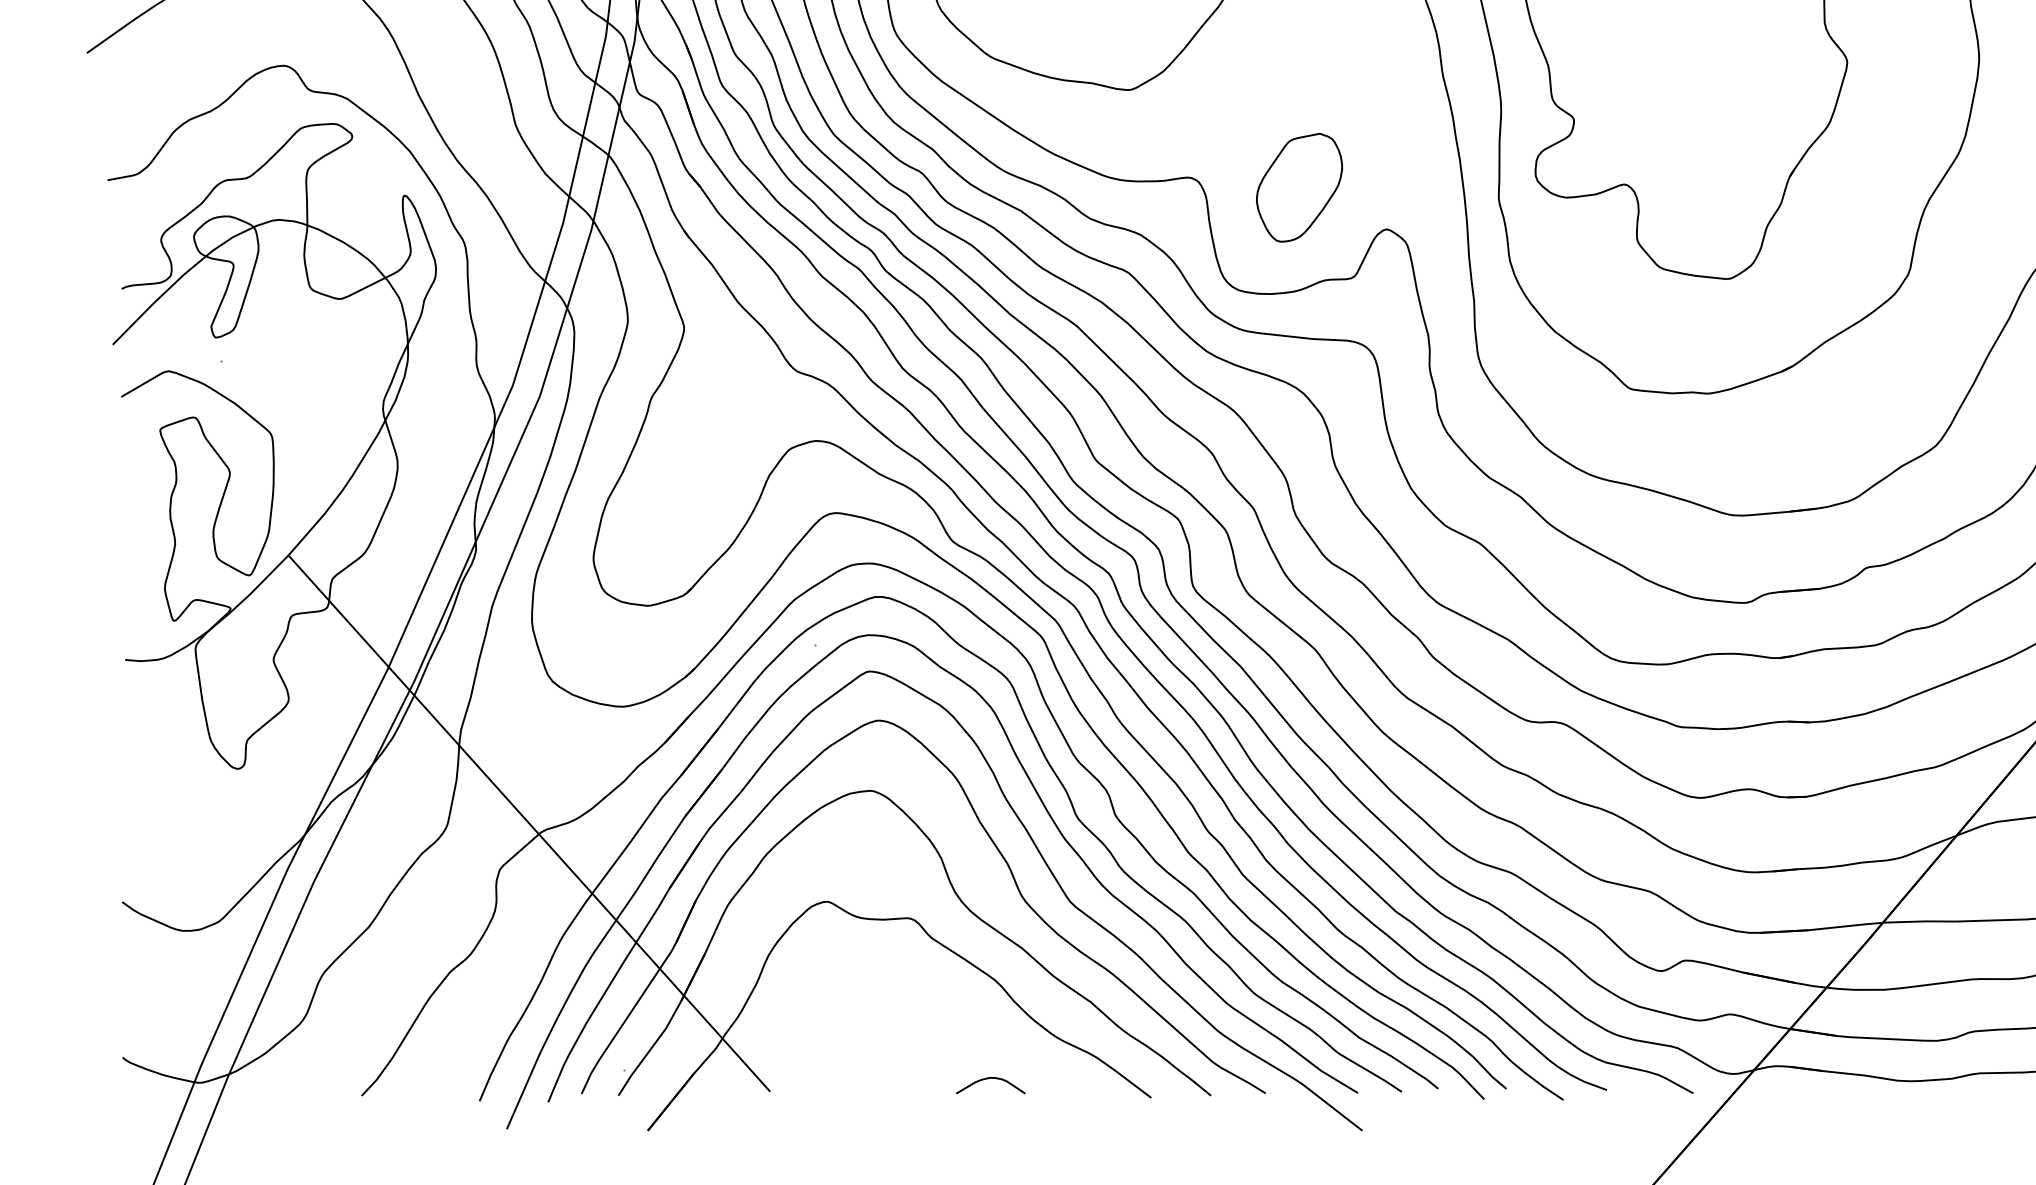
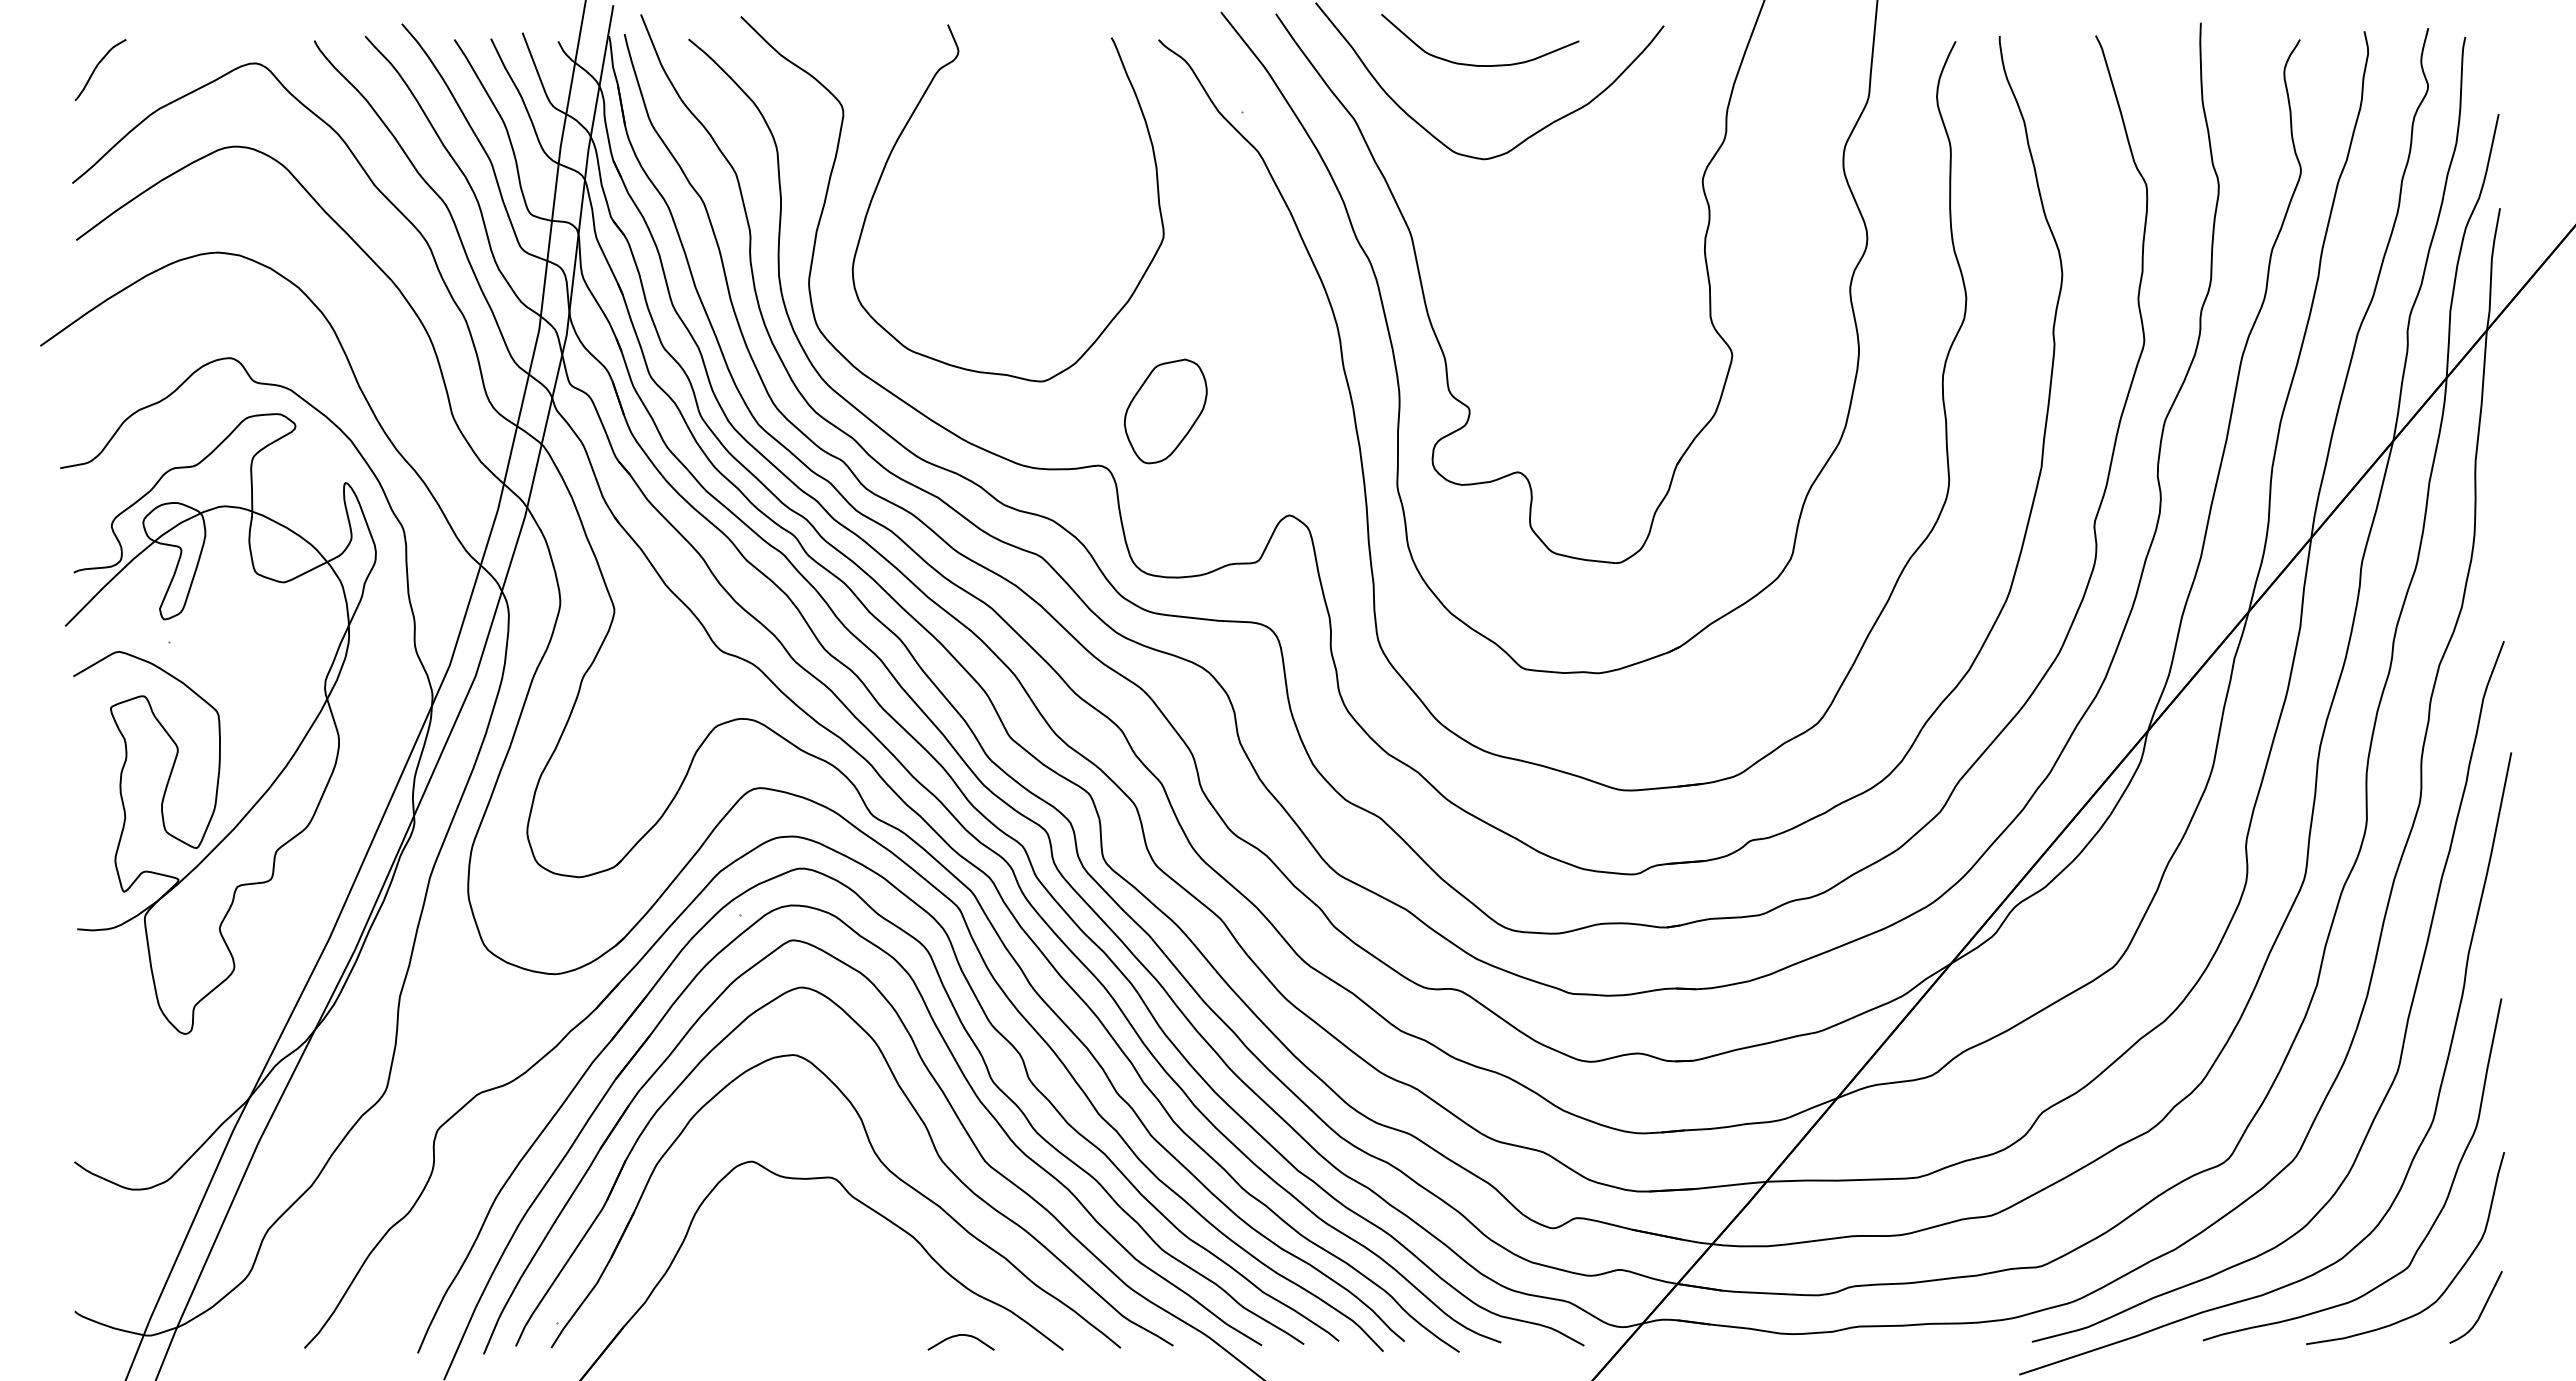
part: (1299, 187) -> (1165, 411), moved
line: (529, 822) -> (465, 1085), removed
curve: (988, 1079) -> (958, 1336), moved

